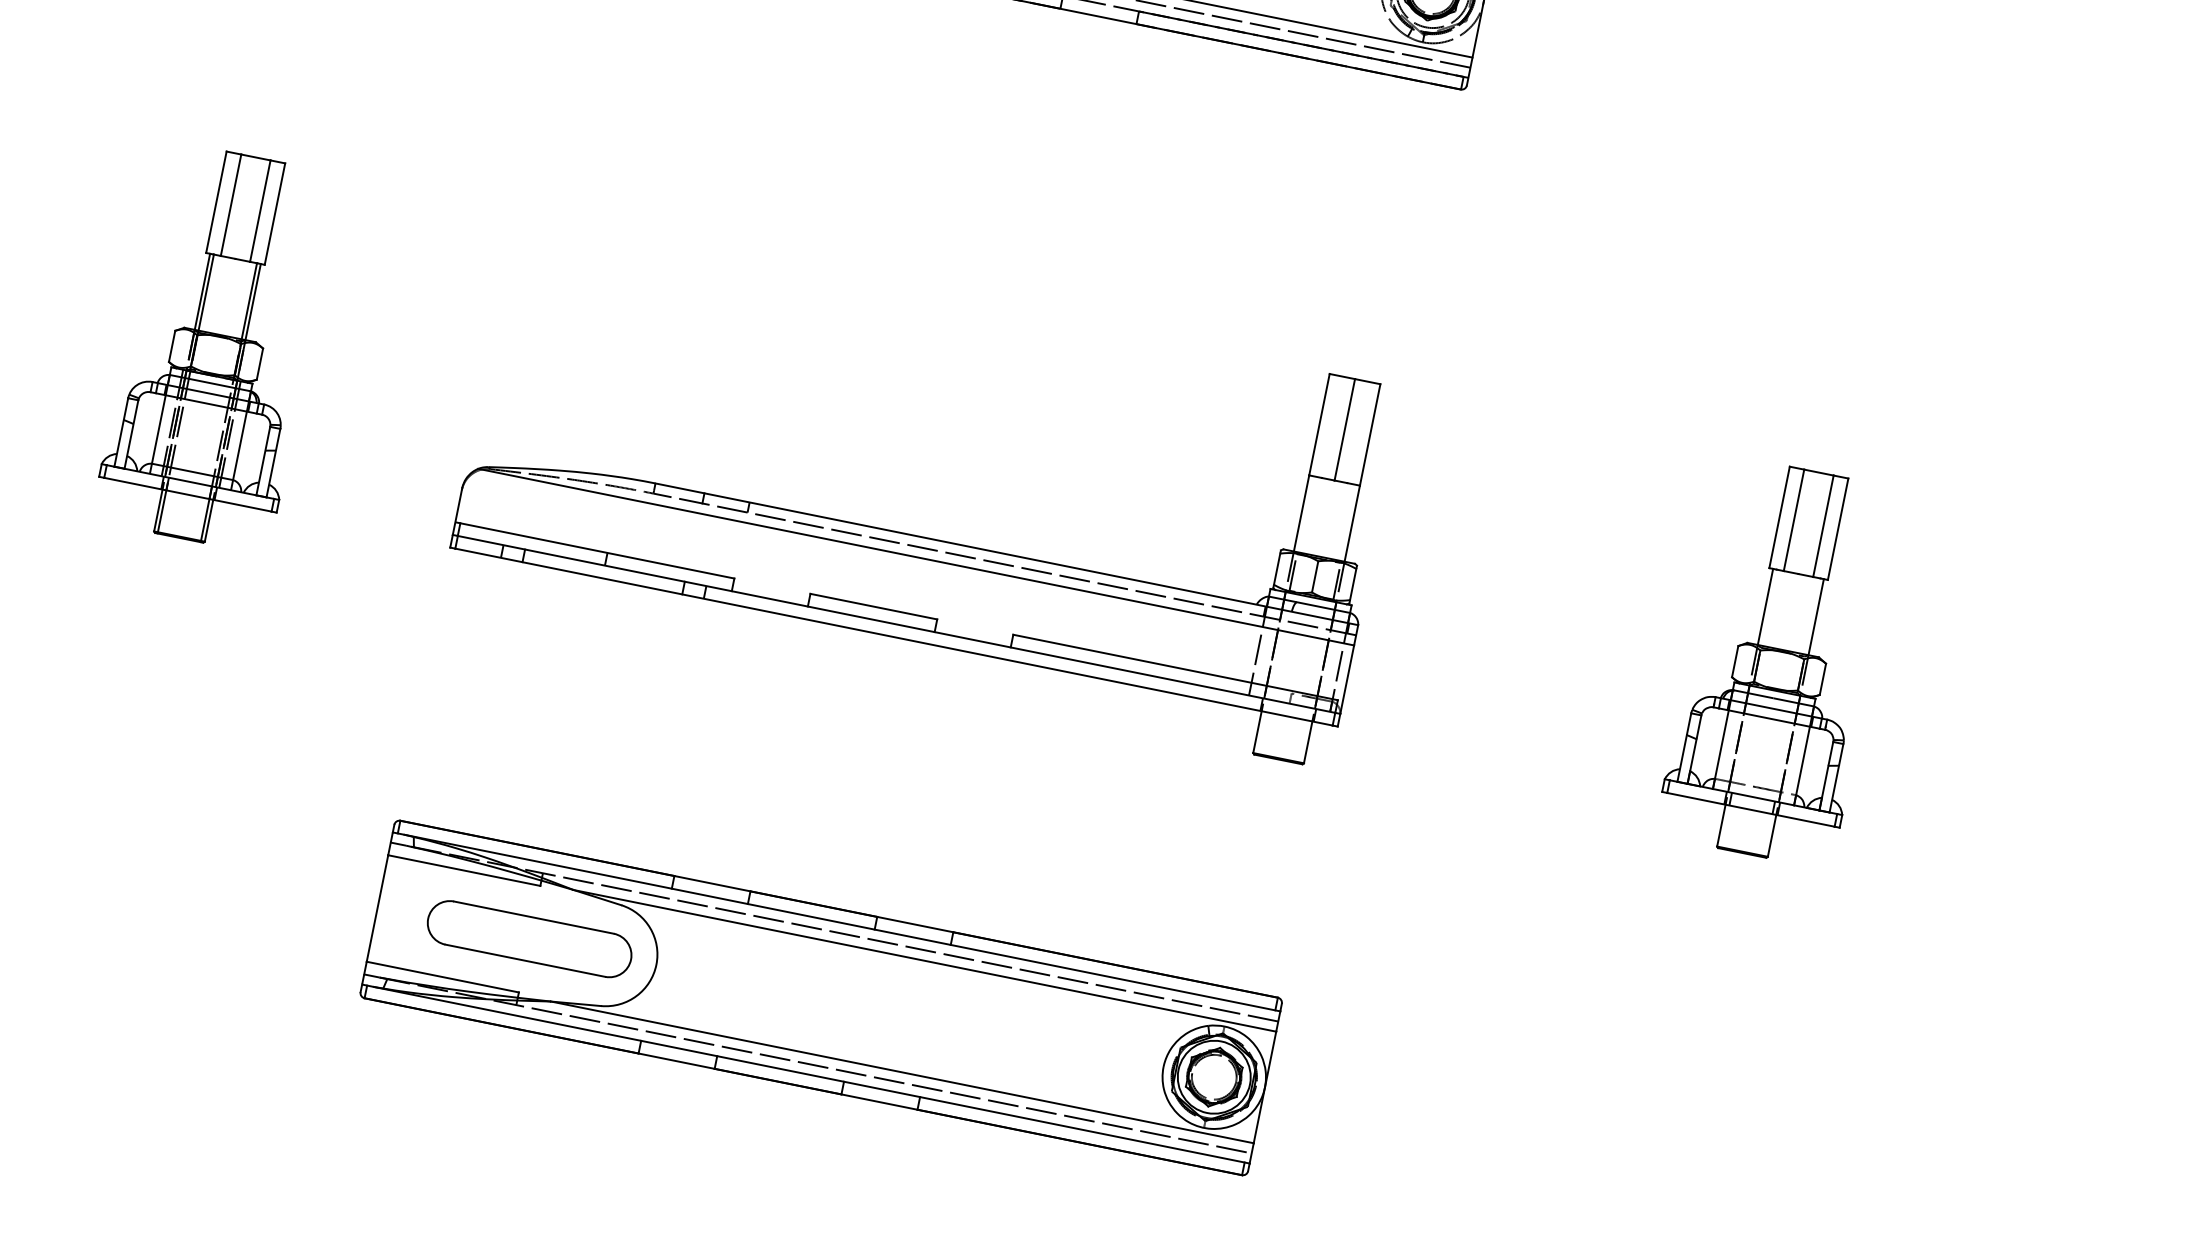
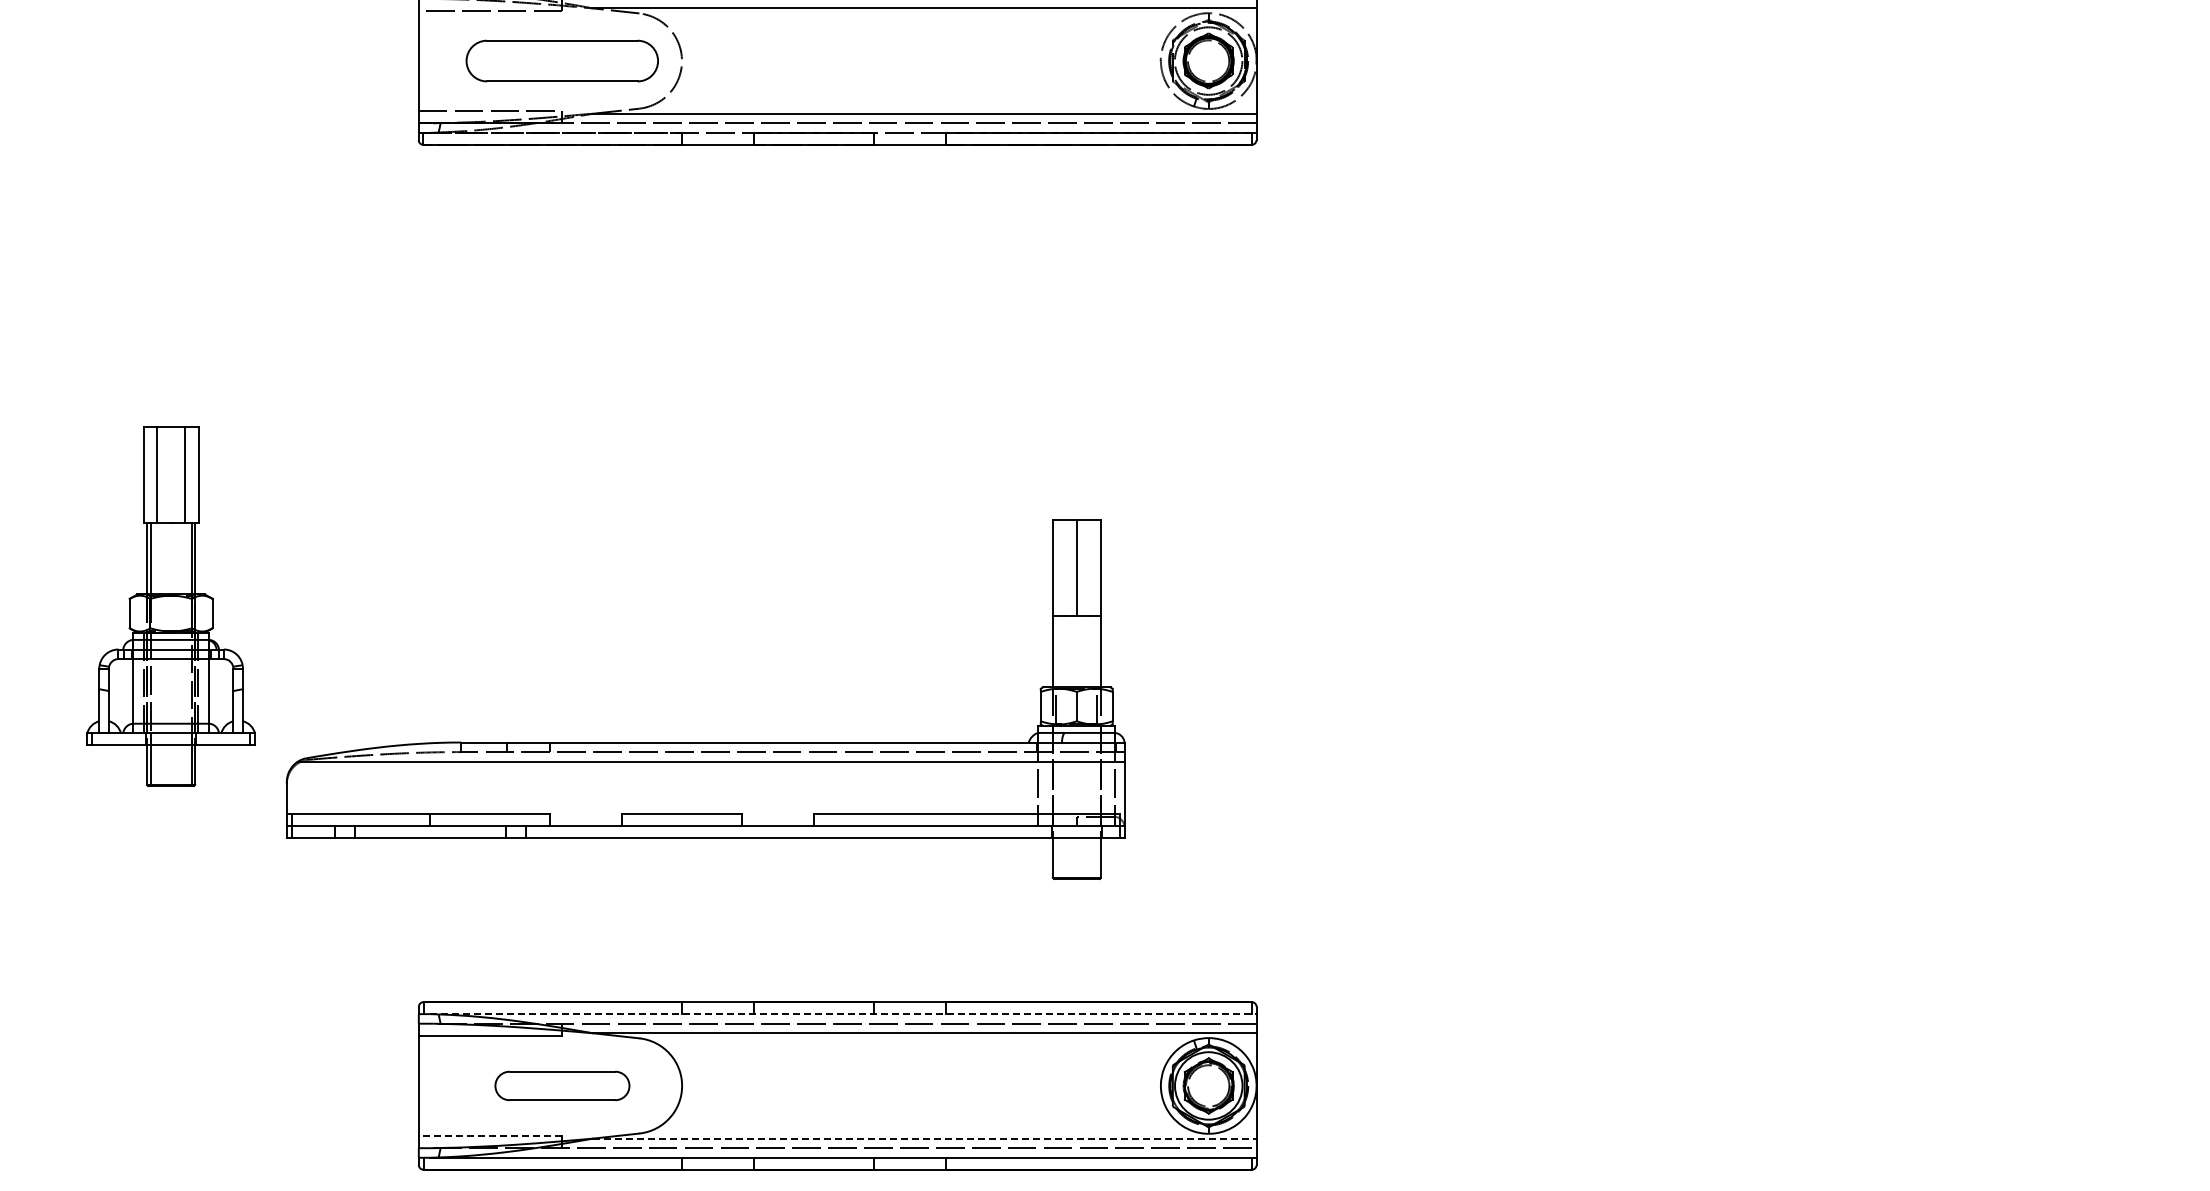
part: (914, 535) -> (705, 742), moved
part: (1780, 662) -> (1646, 606), removed
line: (842, 923) -> (843, 1014), solid -> dashed
part: (529, 938) -> (562, 1085), size x0.7
line: (442, 977) -> (490, 1136), solid -> dashed
line: (901, 1072) -> (924, 1138), solid -> dashed

